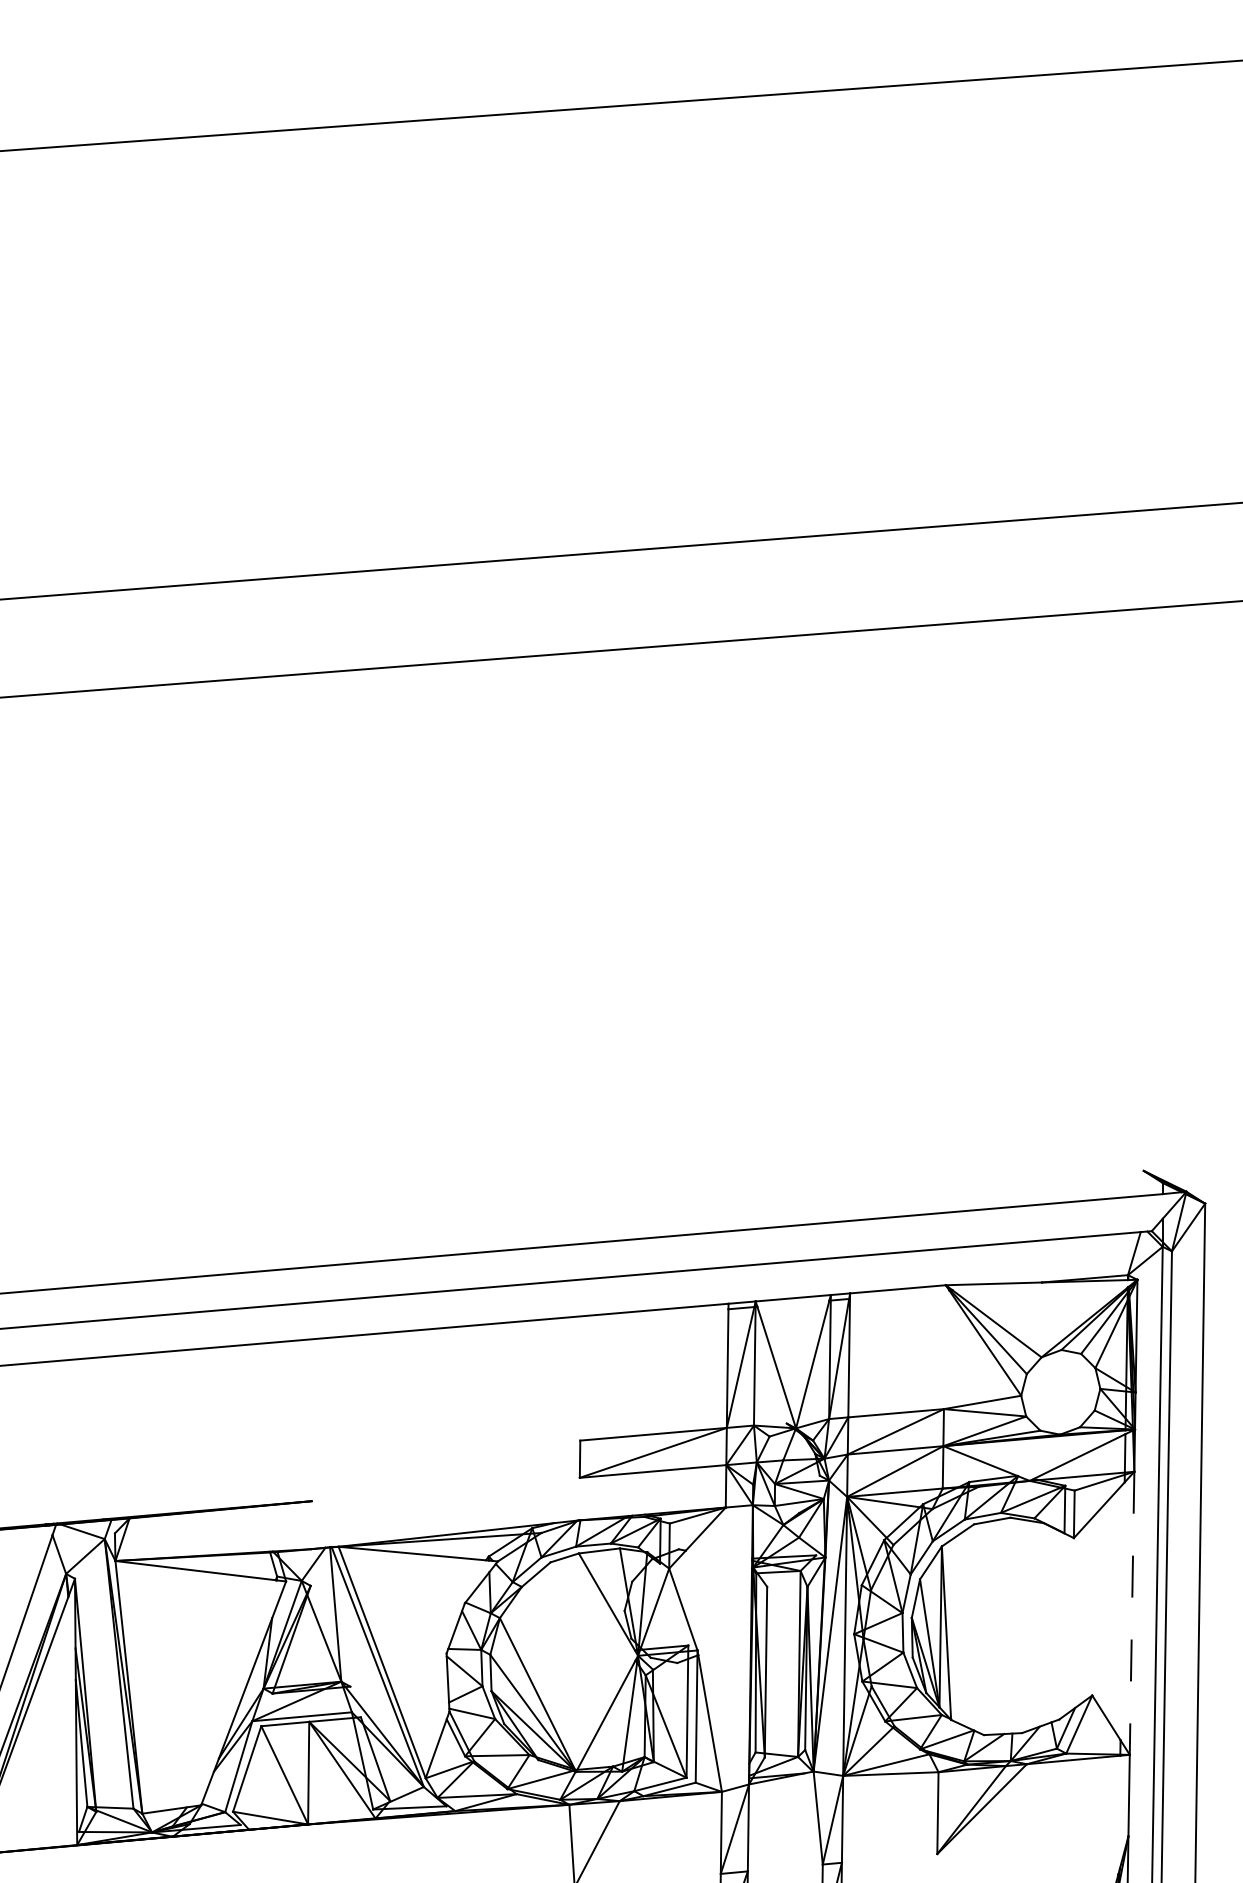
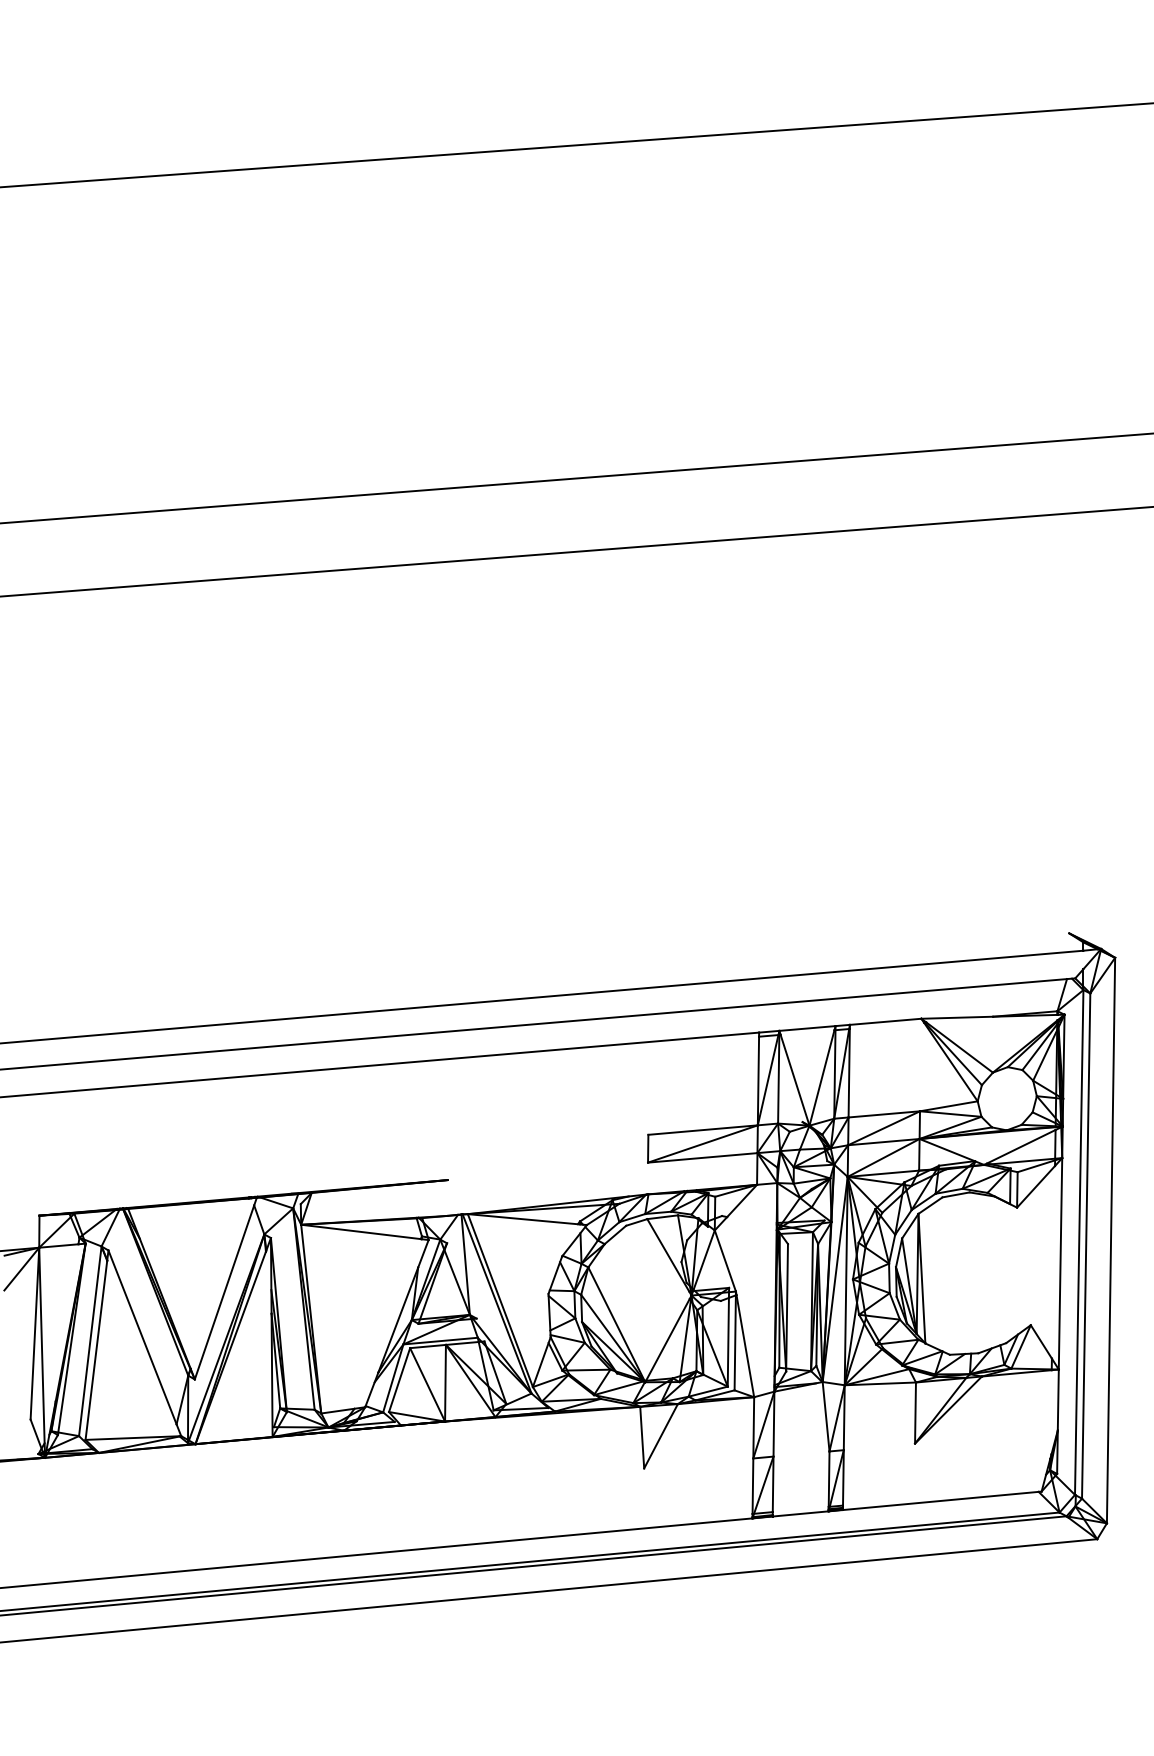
line: (1132, 1612) -> (1060, 1263), dashed -> solid

